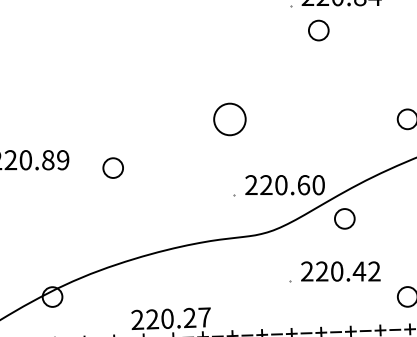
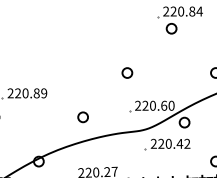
part: (230, 118) -> (127, 72), size x0.62
part: (111, 168) -> (82, 117), moved
part: (334, 272) -> (167, 144), moved

